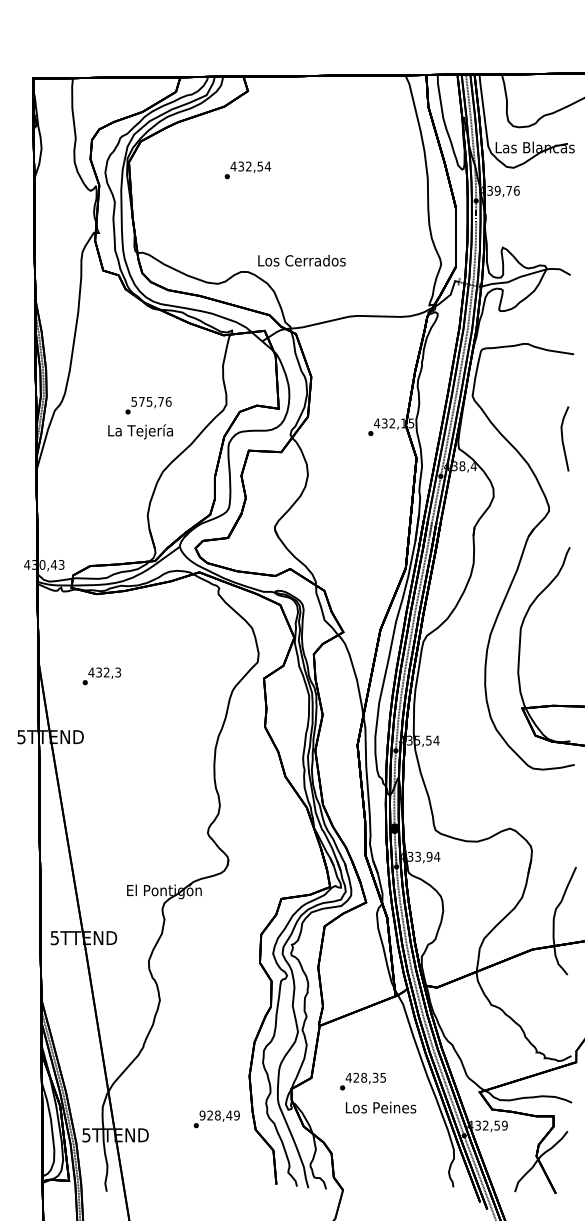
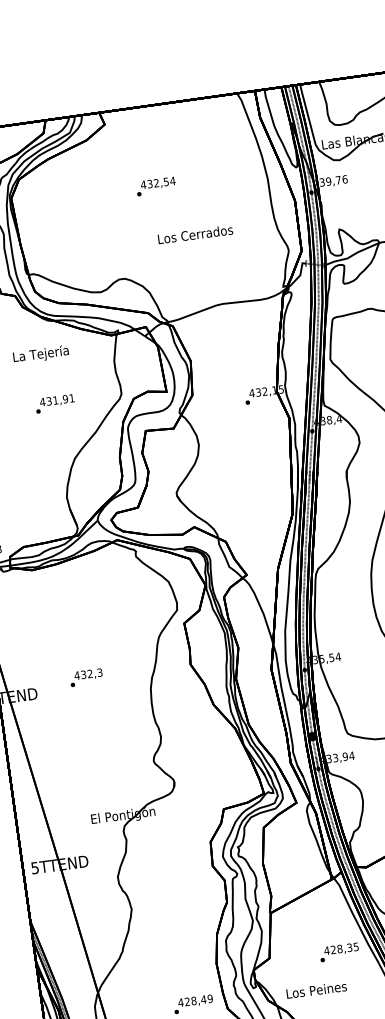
text: (247, 170) -> (155, 186), moved
text: (301, 260) -> (195, 234), moved
text: (151, 401) -> (57, 399), 575,76 -> 431,91
text: (140, 431) -> (40, 354), moved
text: (101, 676) -> (86, 677), moved
text: (362, 1081) -> (338, 952), moved
text: (381, 1107) -> (317, 989), moved
text: (202, 1115) -> (180, 1002), 928,49 -> 428,49

